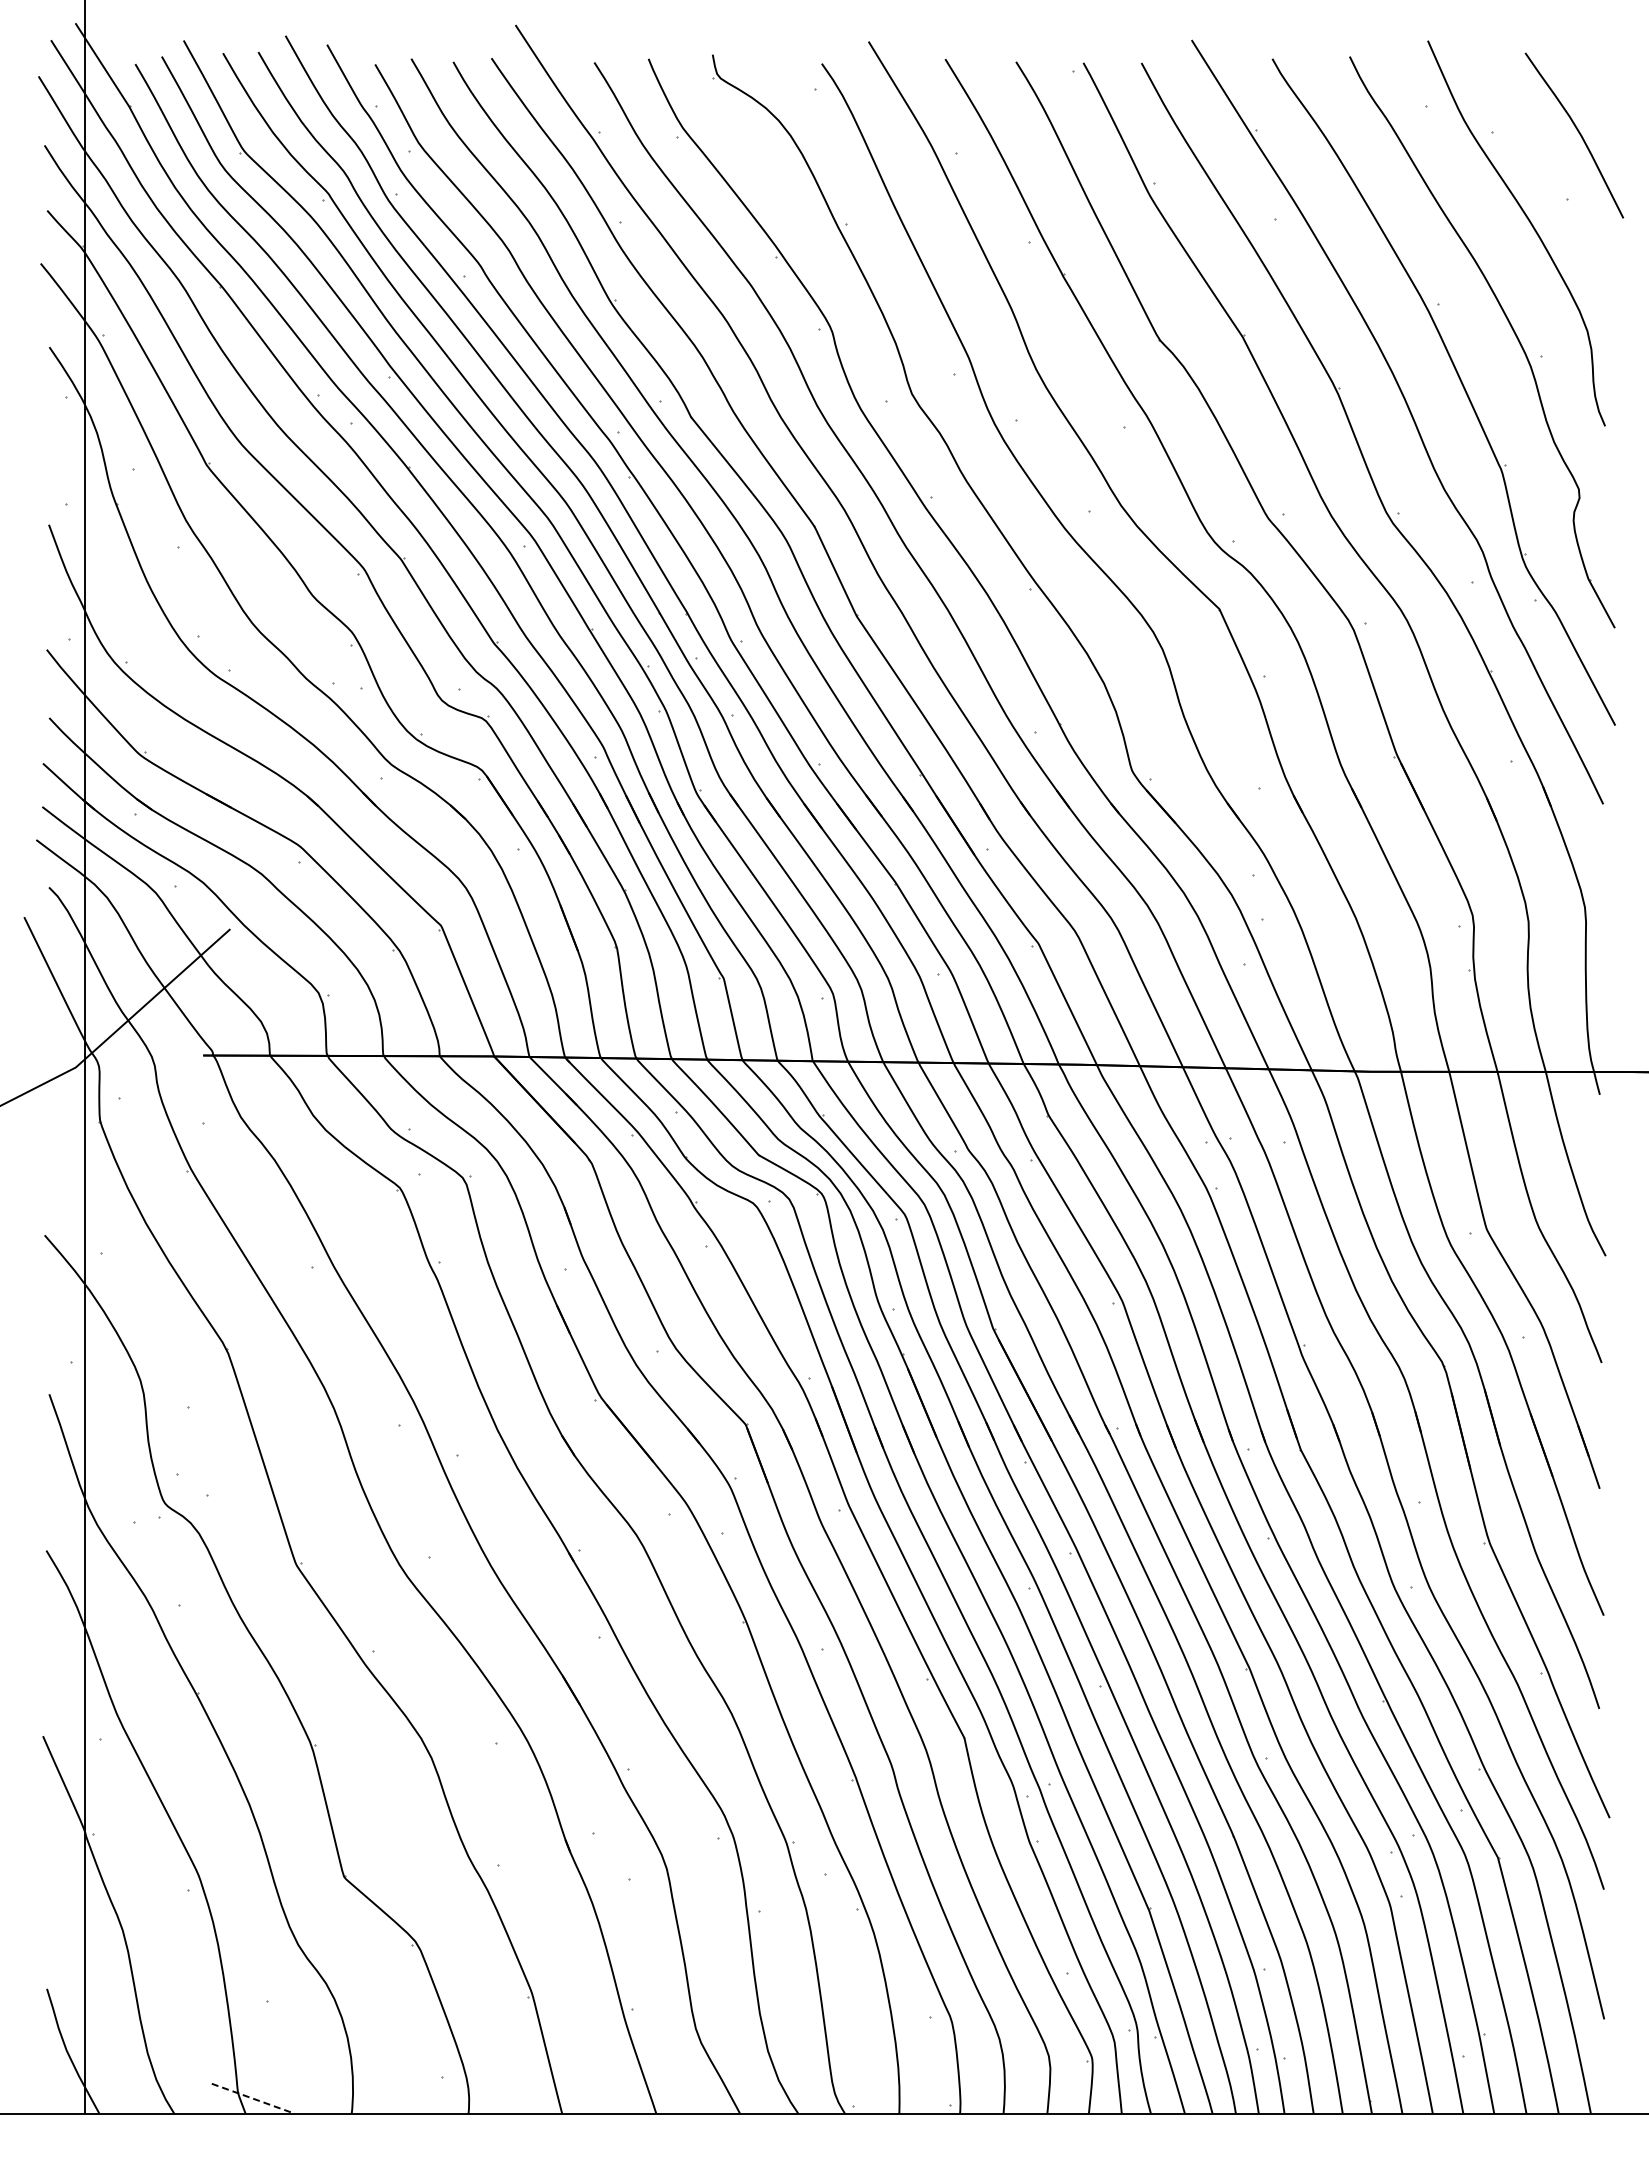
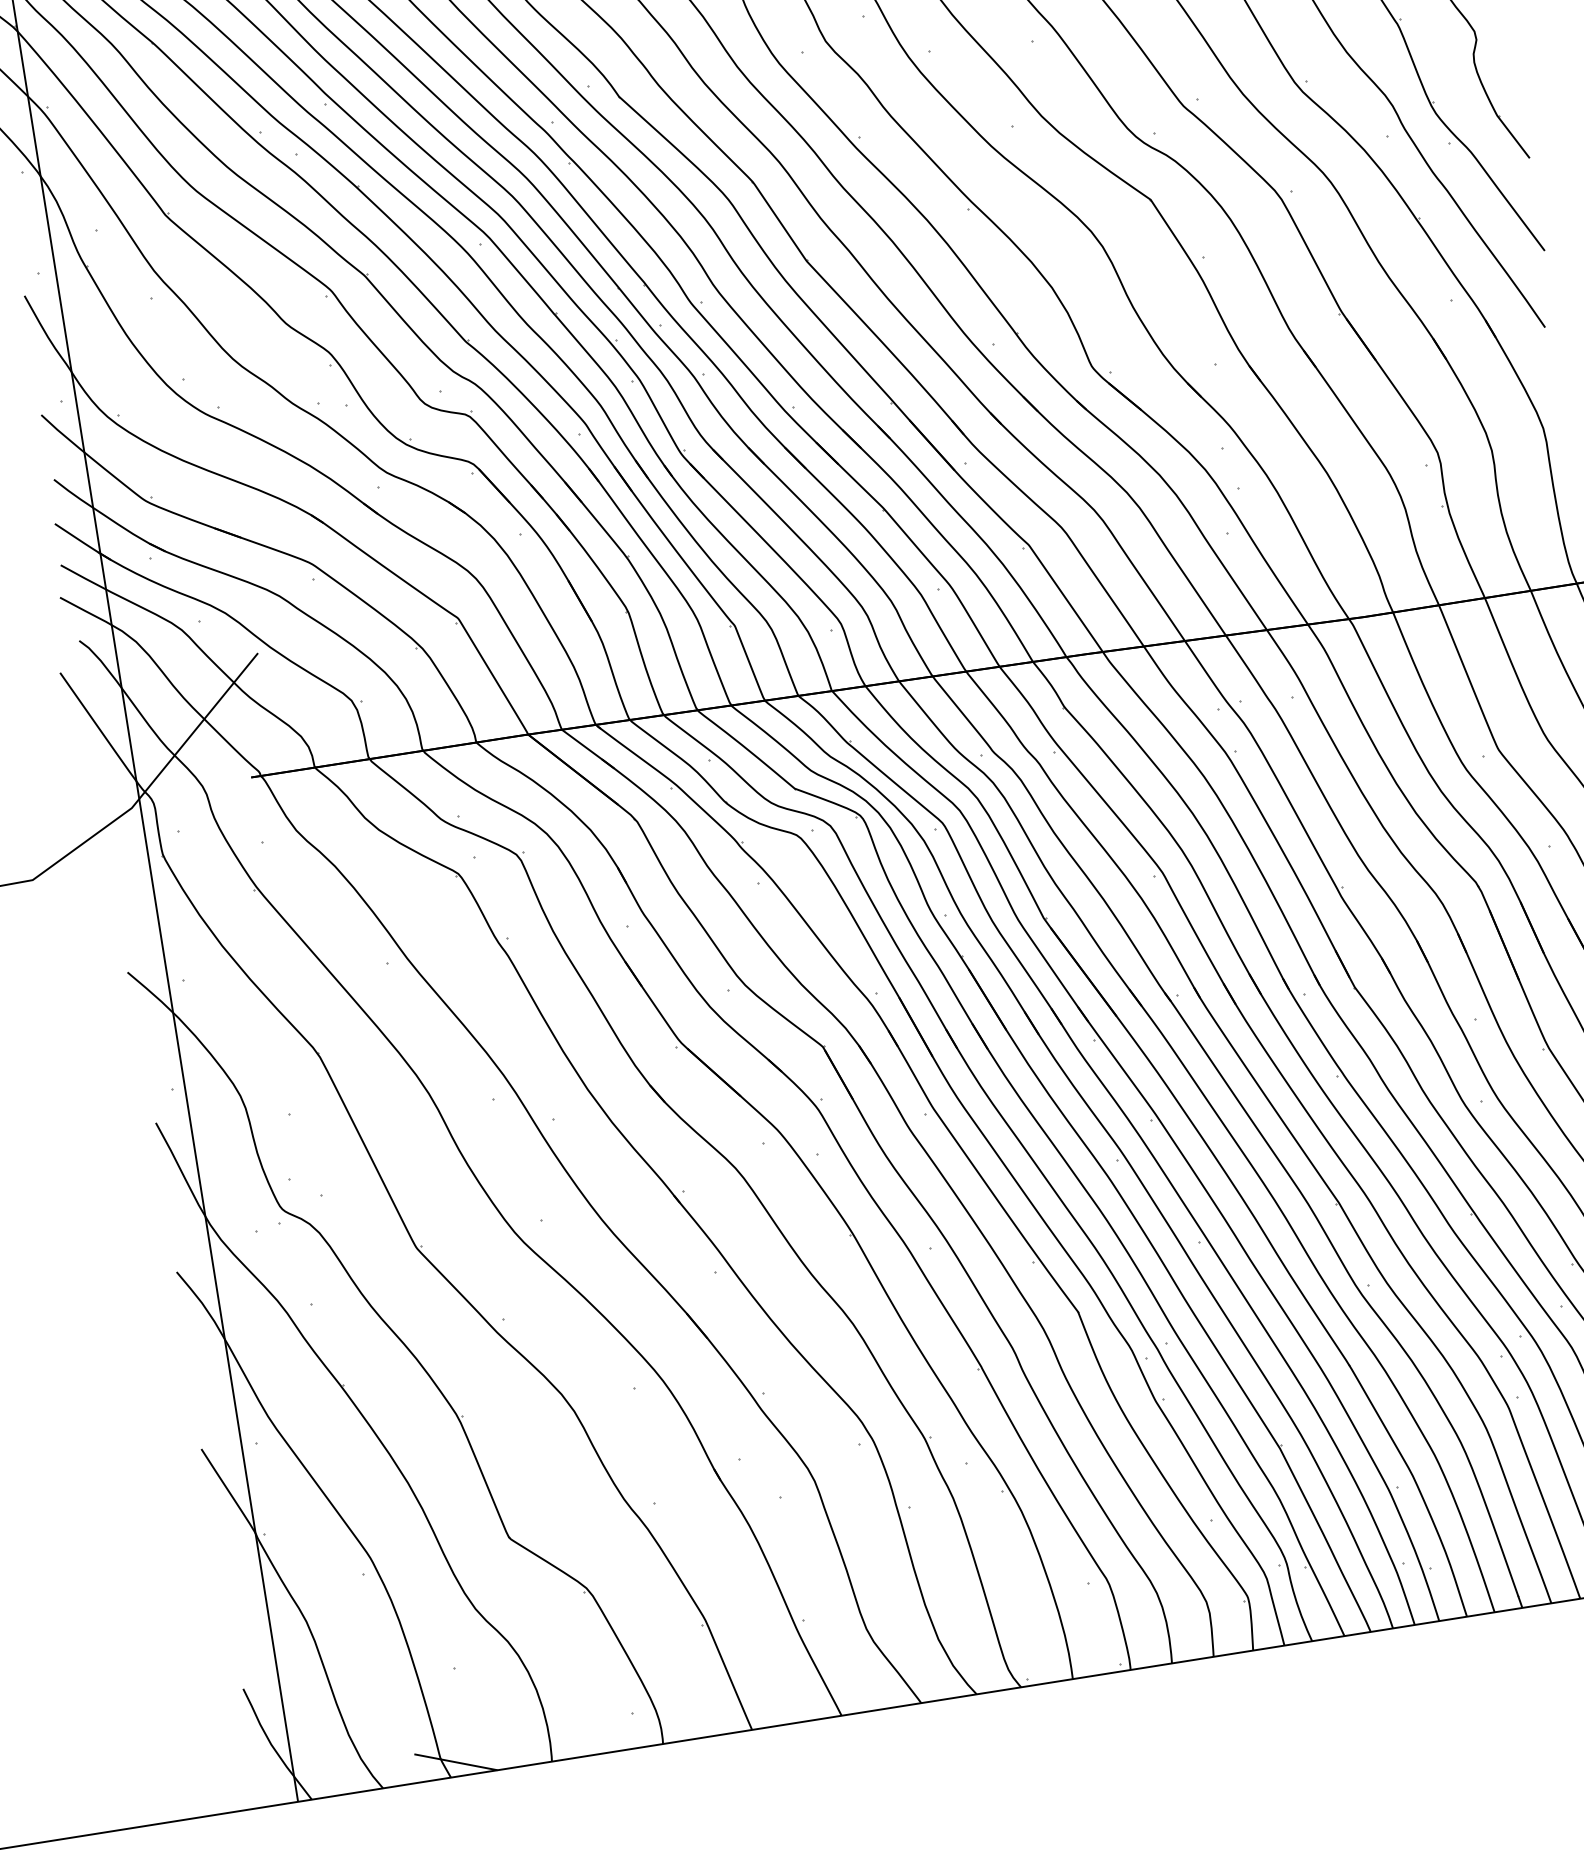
line: (253, 2098) -> (456, 1762), dashed -> solid

